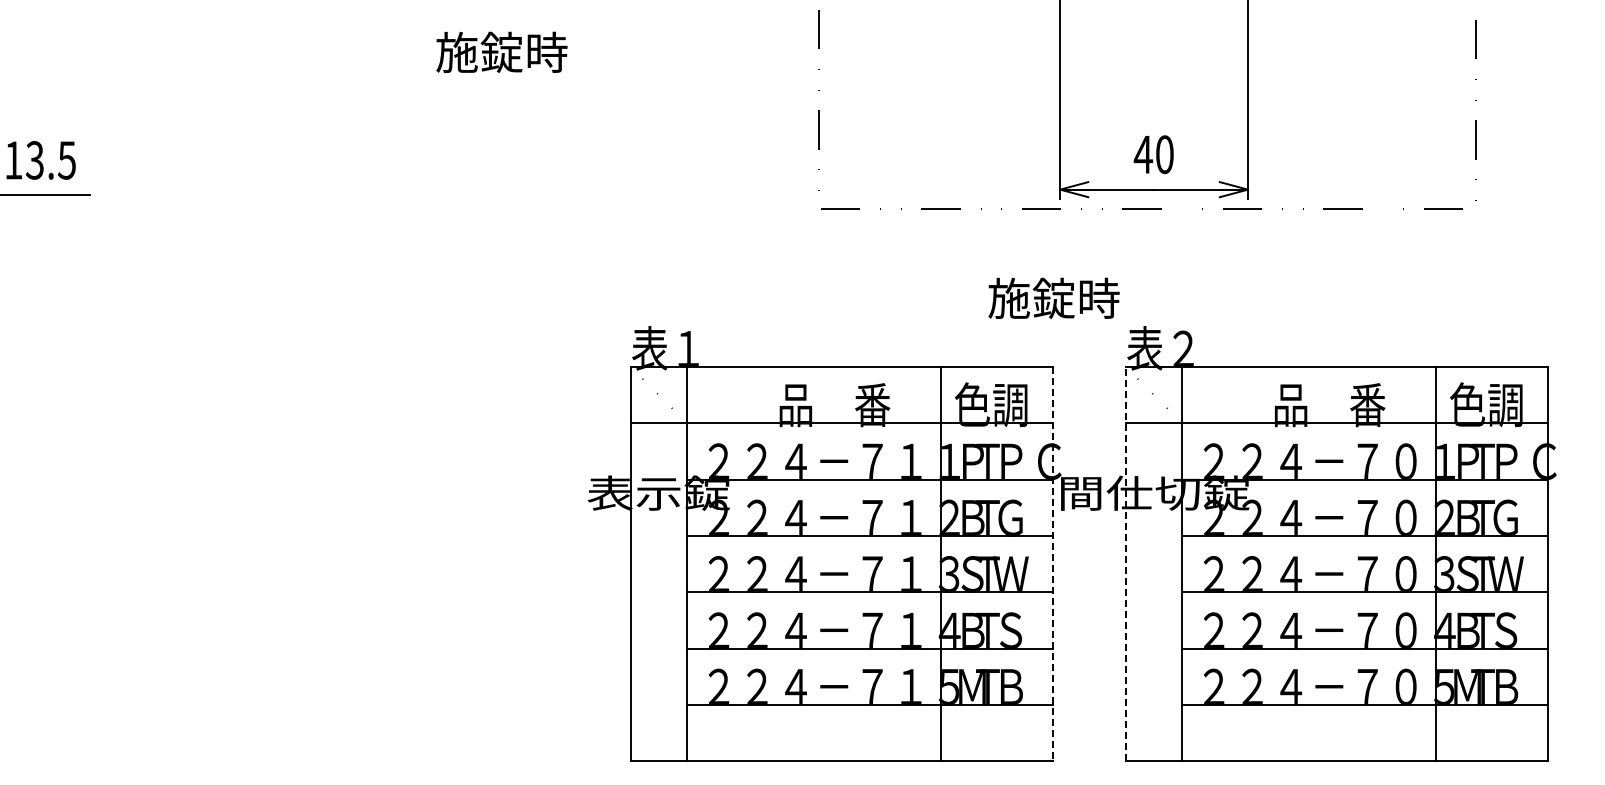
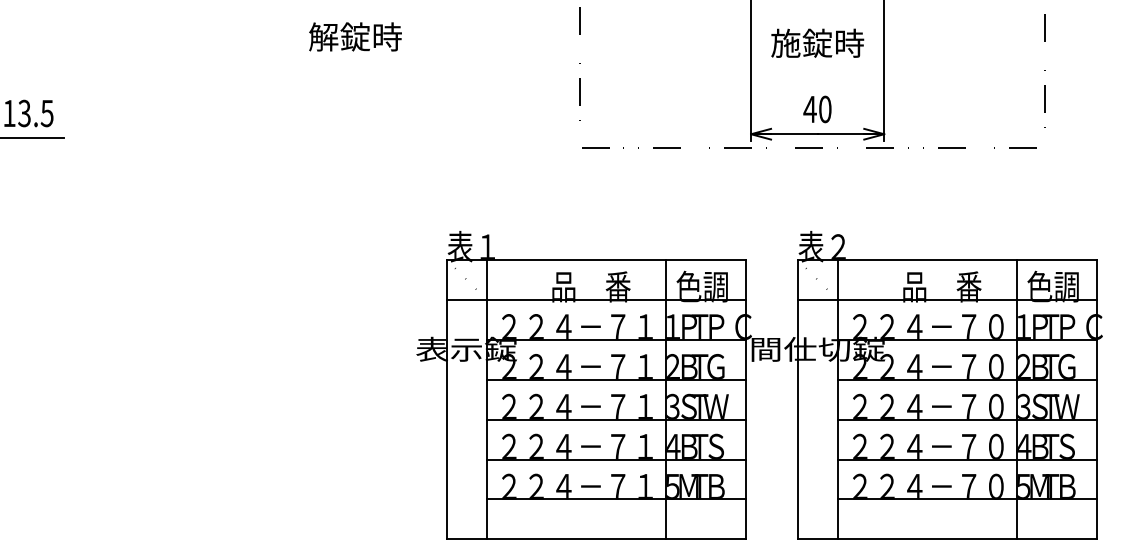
text: (456, 51) -> (323, 36), 施錠時 -> 解錠時
text: (1053, 297) -> (817, 42), moved
line: (1125, 563) -> (797, 399), dashed -> solid
line: (1053, 564) -> (746, 399), dashed -> solid

